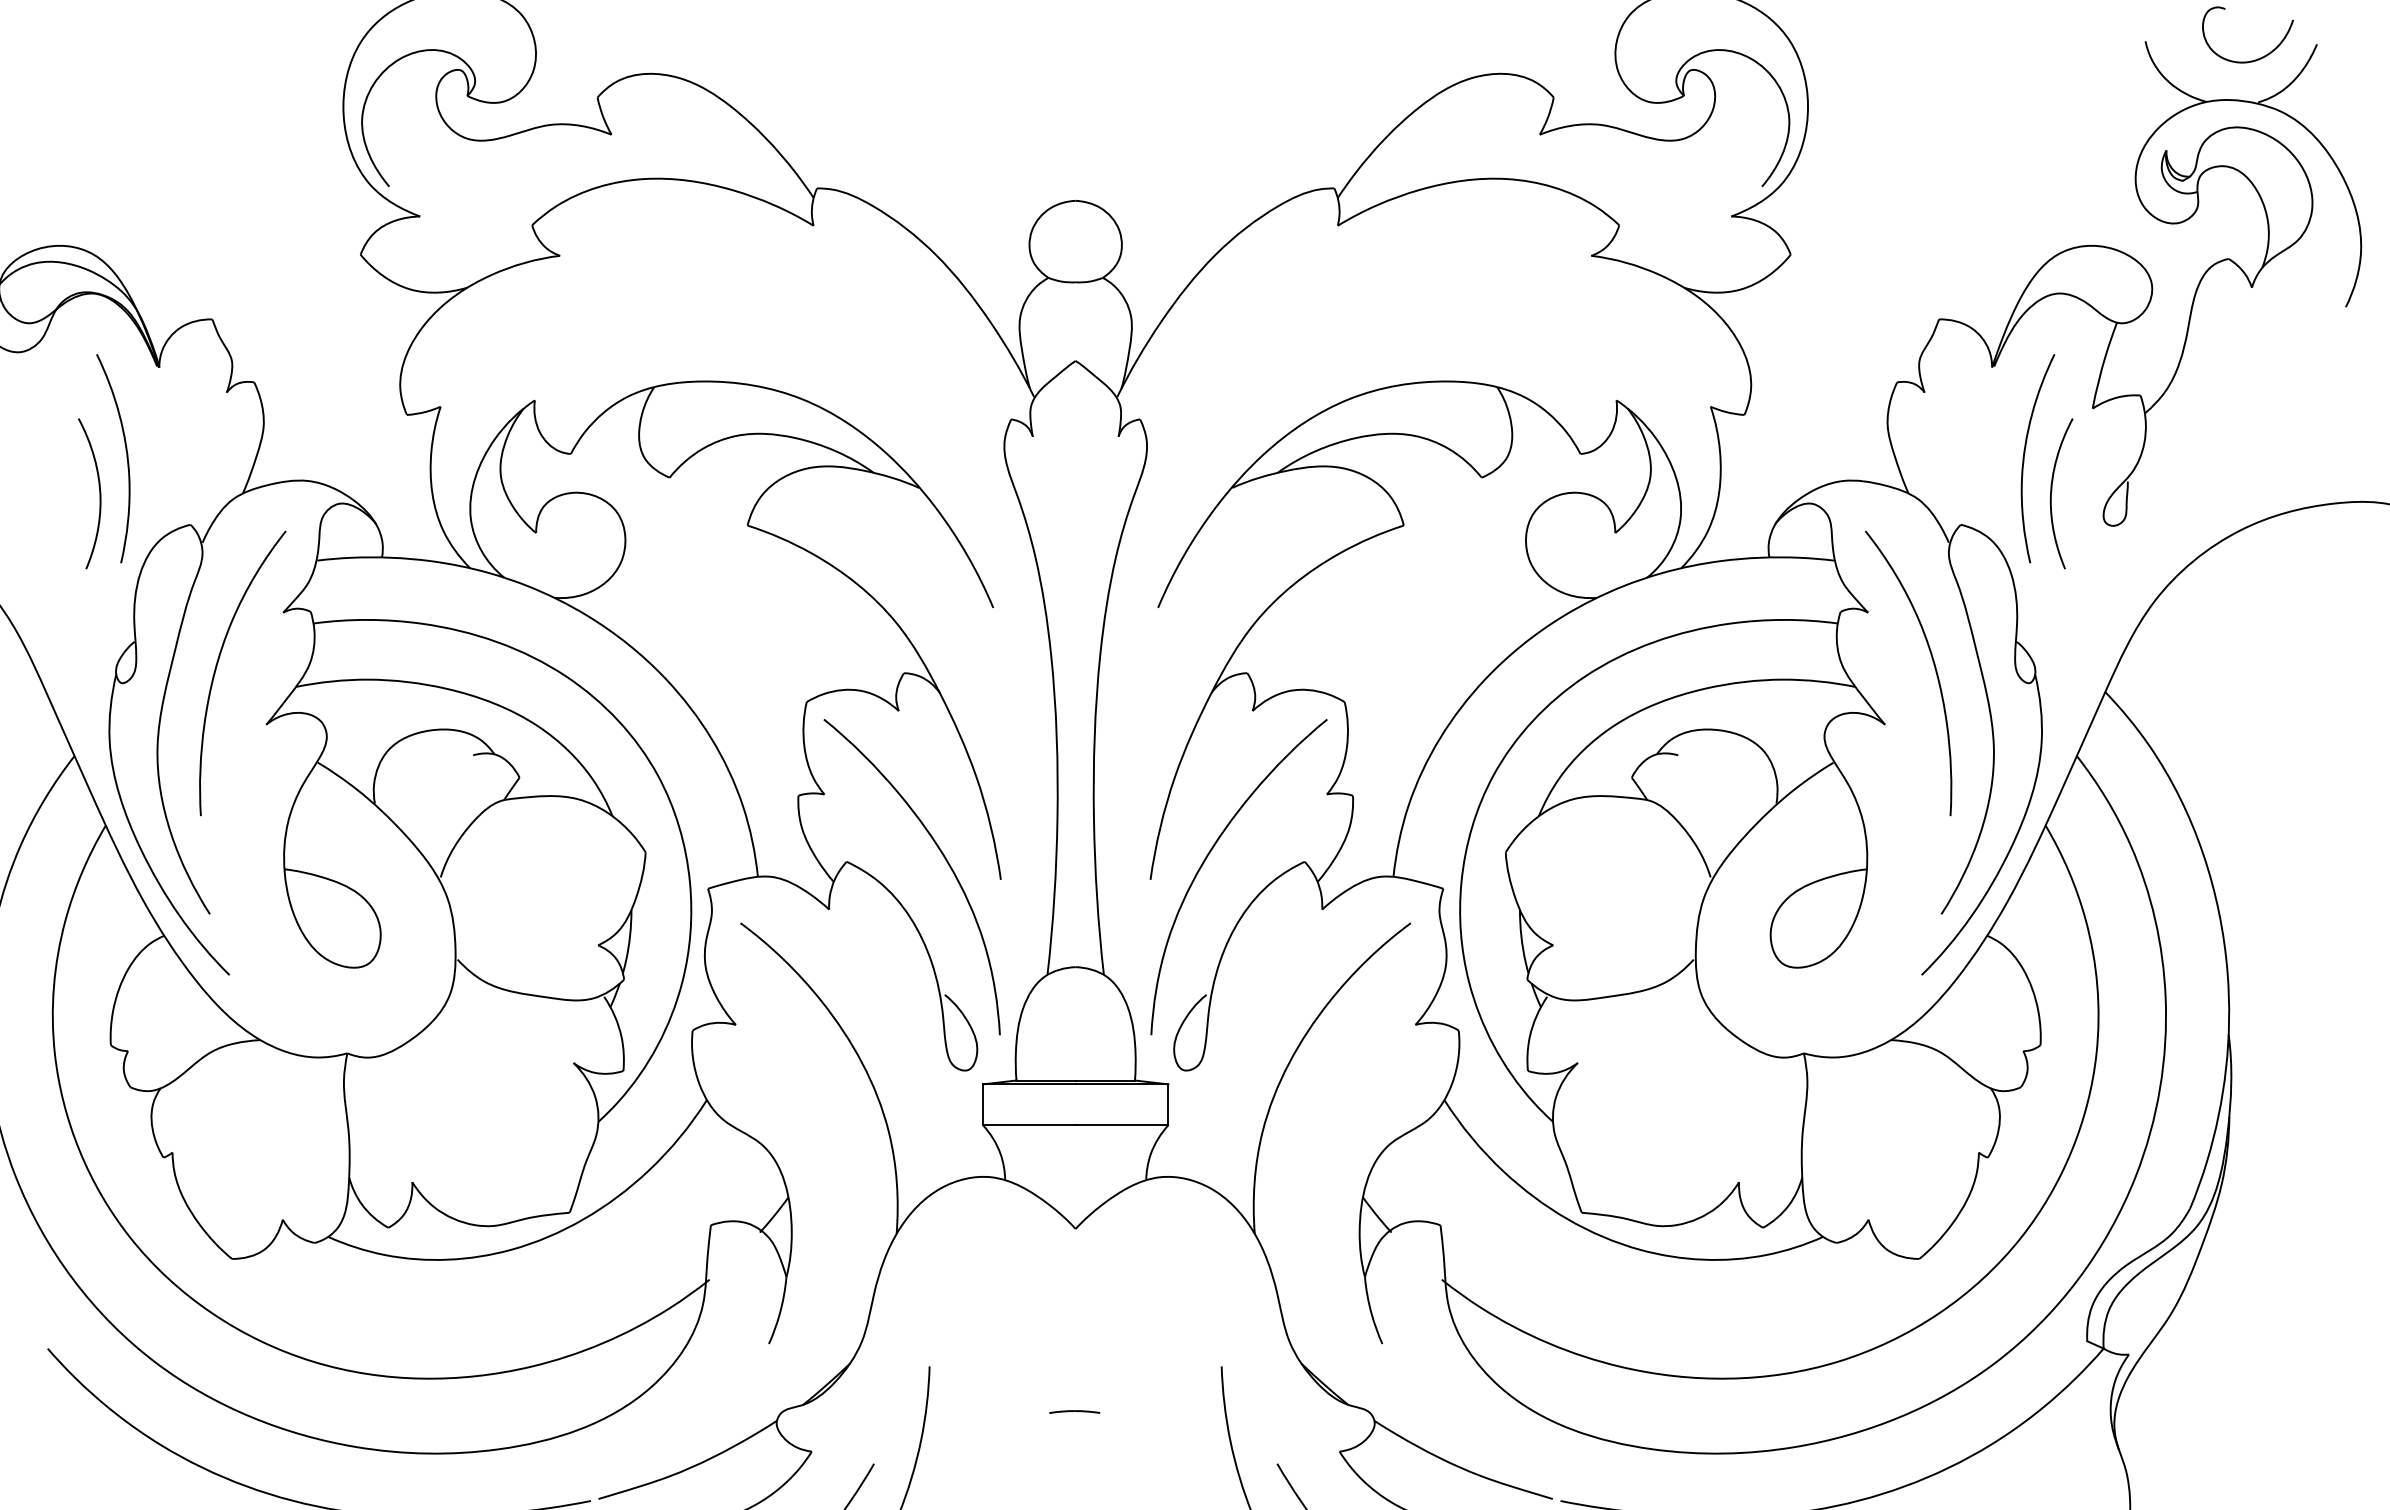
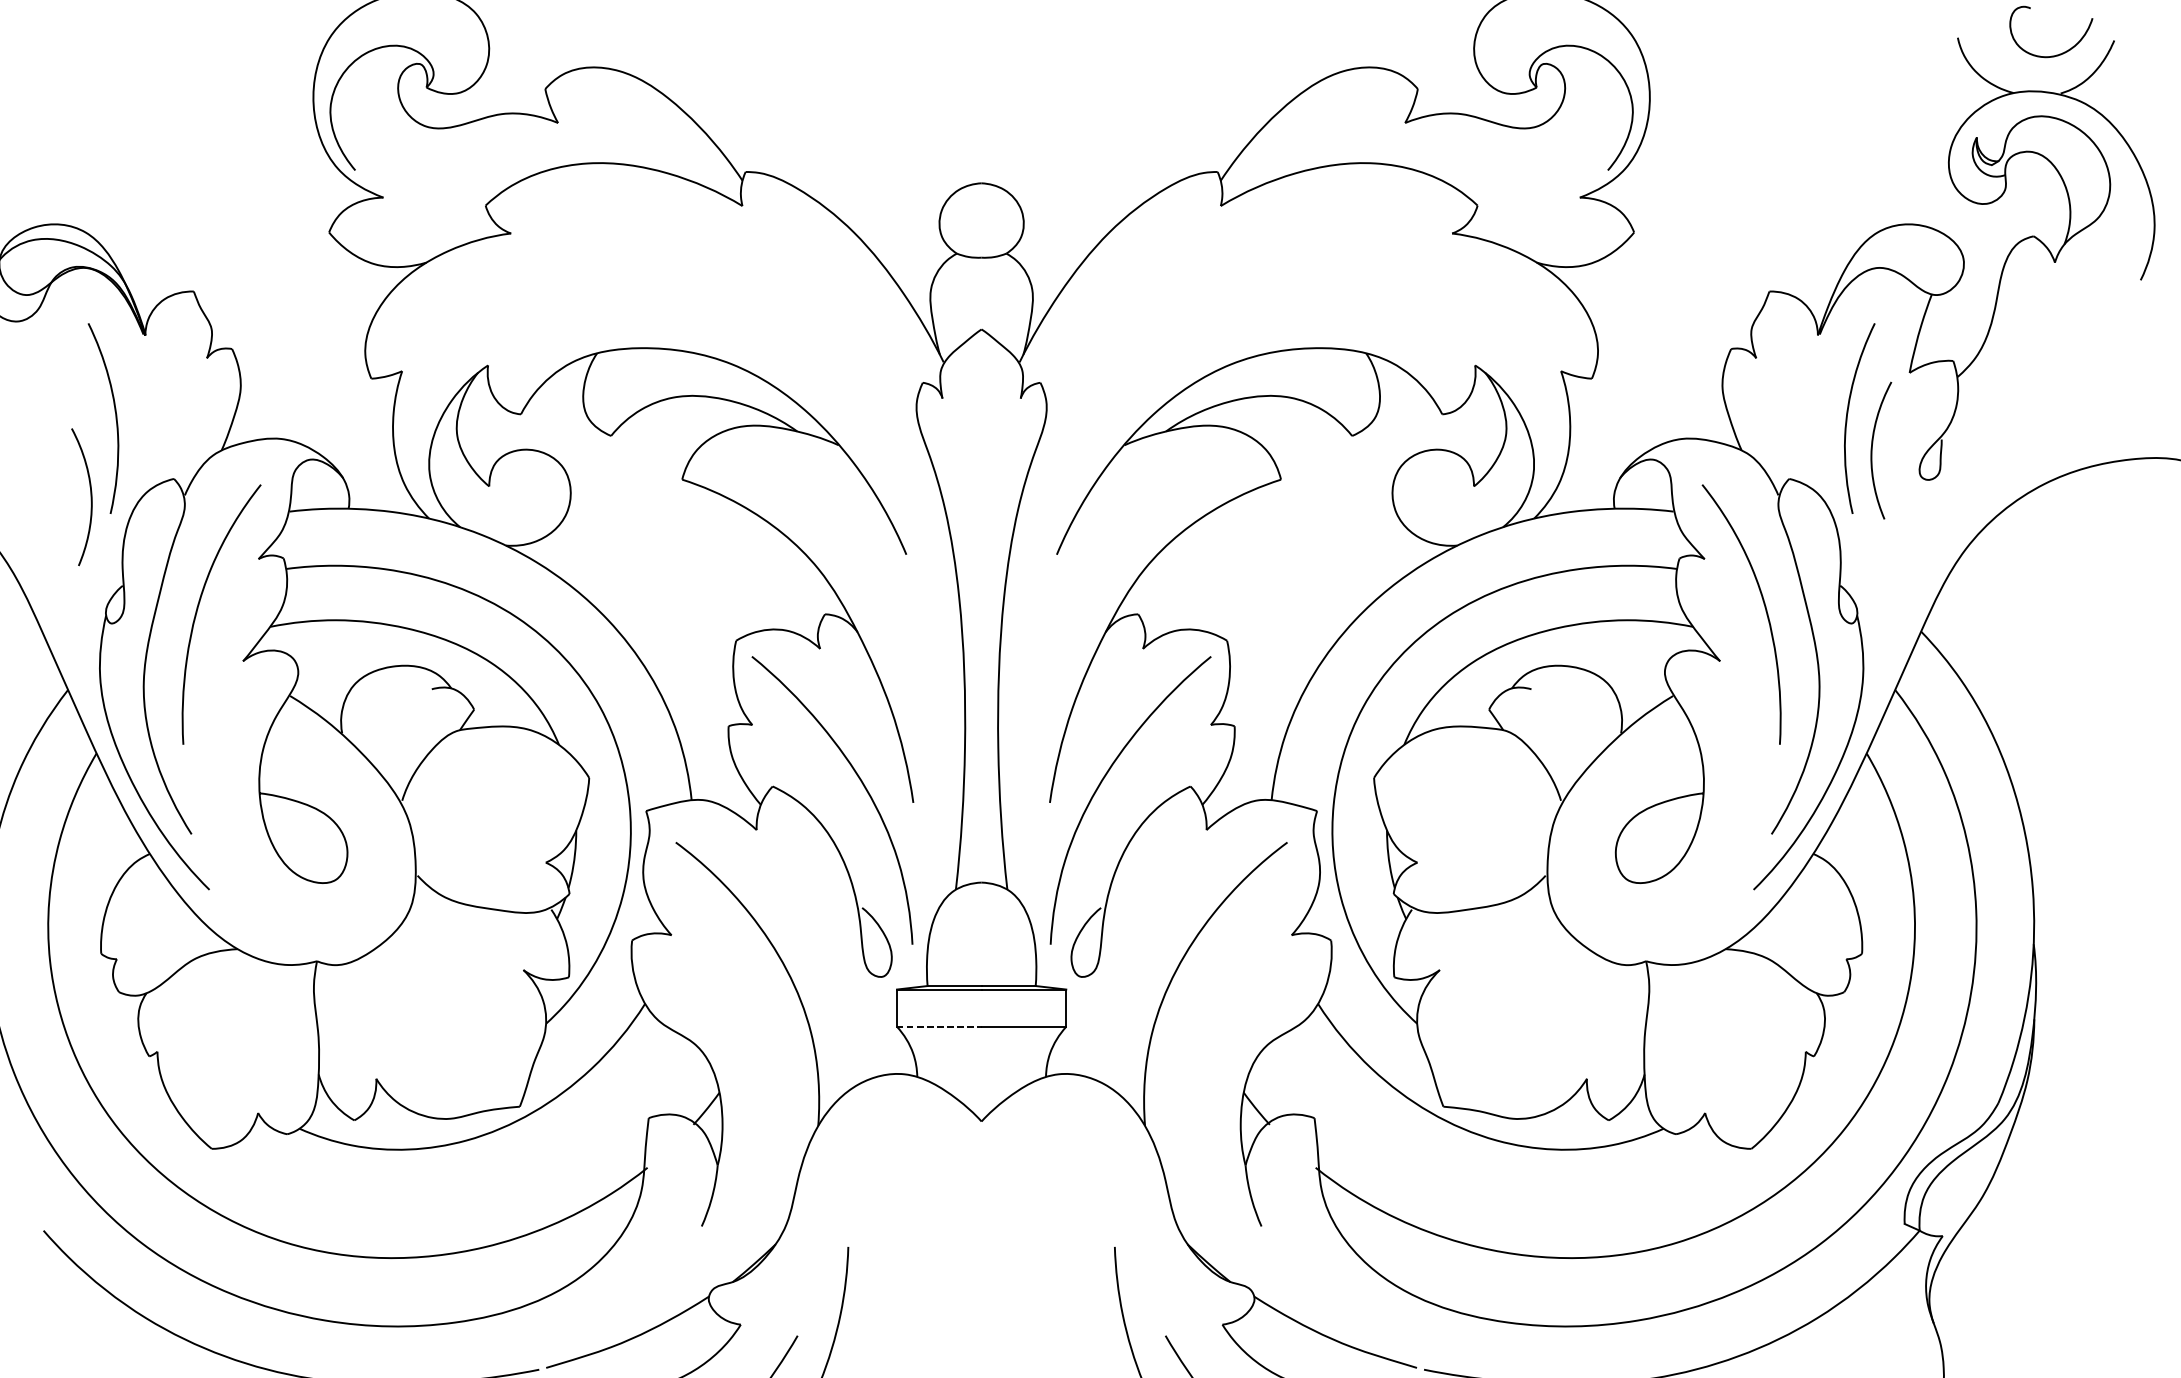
curve: (99, 493) -> (90, 496), moved
line: (1029, 1125) -> (939, 1027), solid -> dashed
line: (1074, 1411) -> (980, 1288), removed

